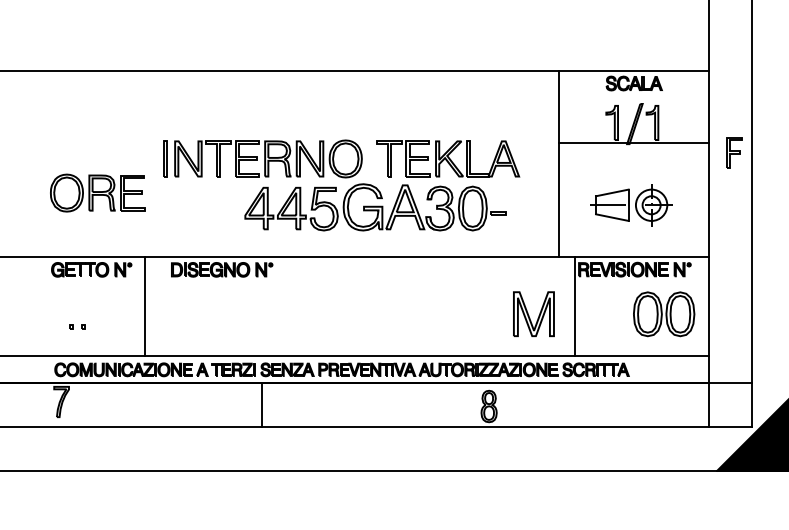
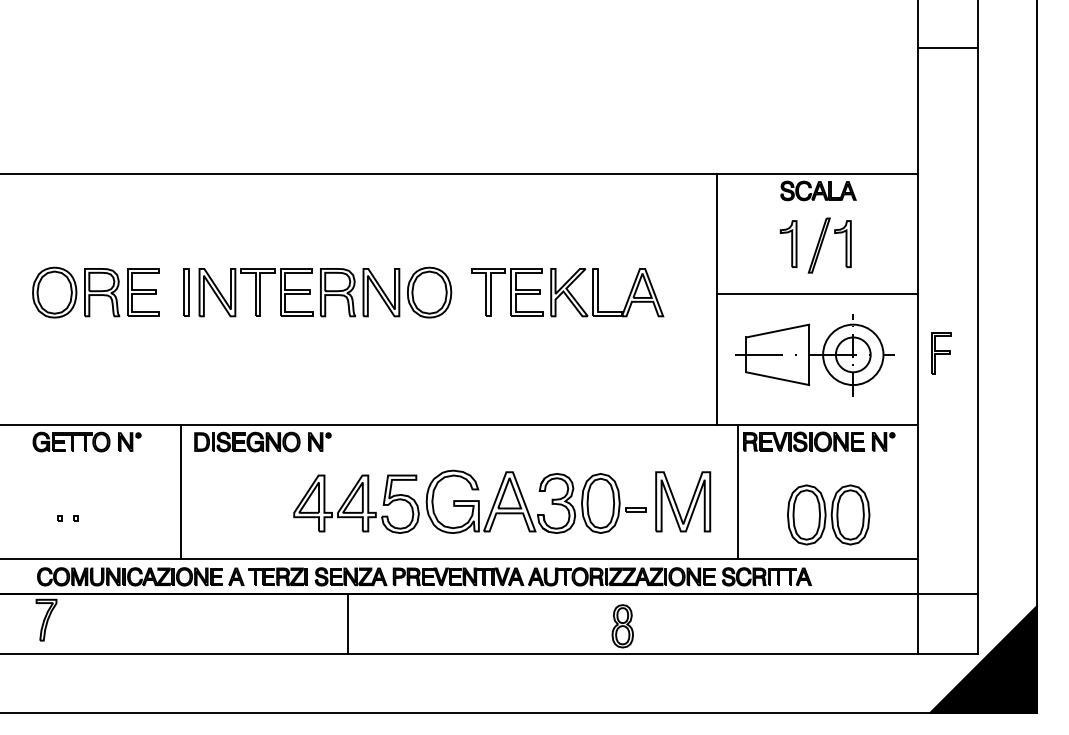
line: (633, 142) -> (817, 293), moved
part: (734, 152) -> (941, 353), moved
part: (97, 192) -> (95, 292), moved
part: (631, 205) -> (814, 355), size x1.43
part: (375, 207) -> (469, 501), moved
line: (144, 306) -> (181, 491), moved
part: (664, 313) -> (828, 514), moved
line: (261, 404) -> (348, 623), moved

